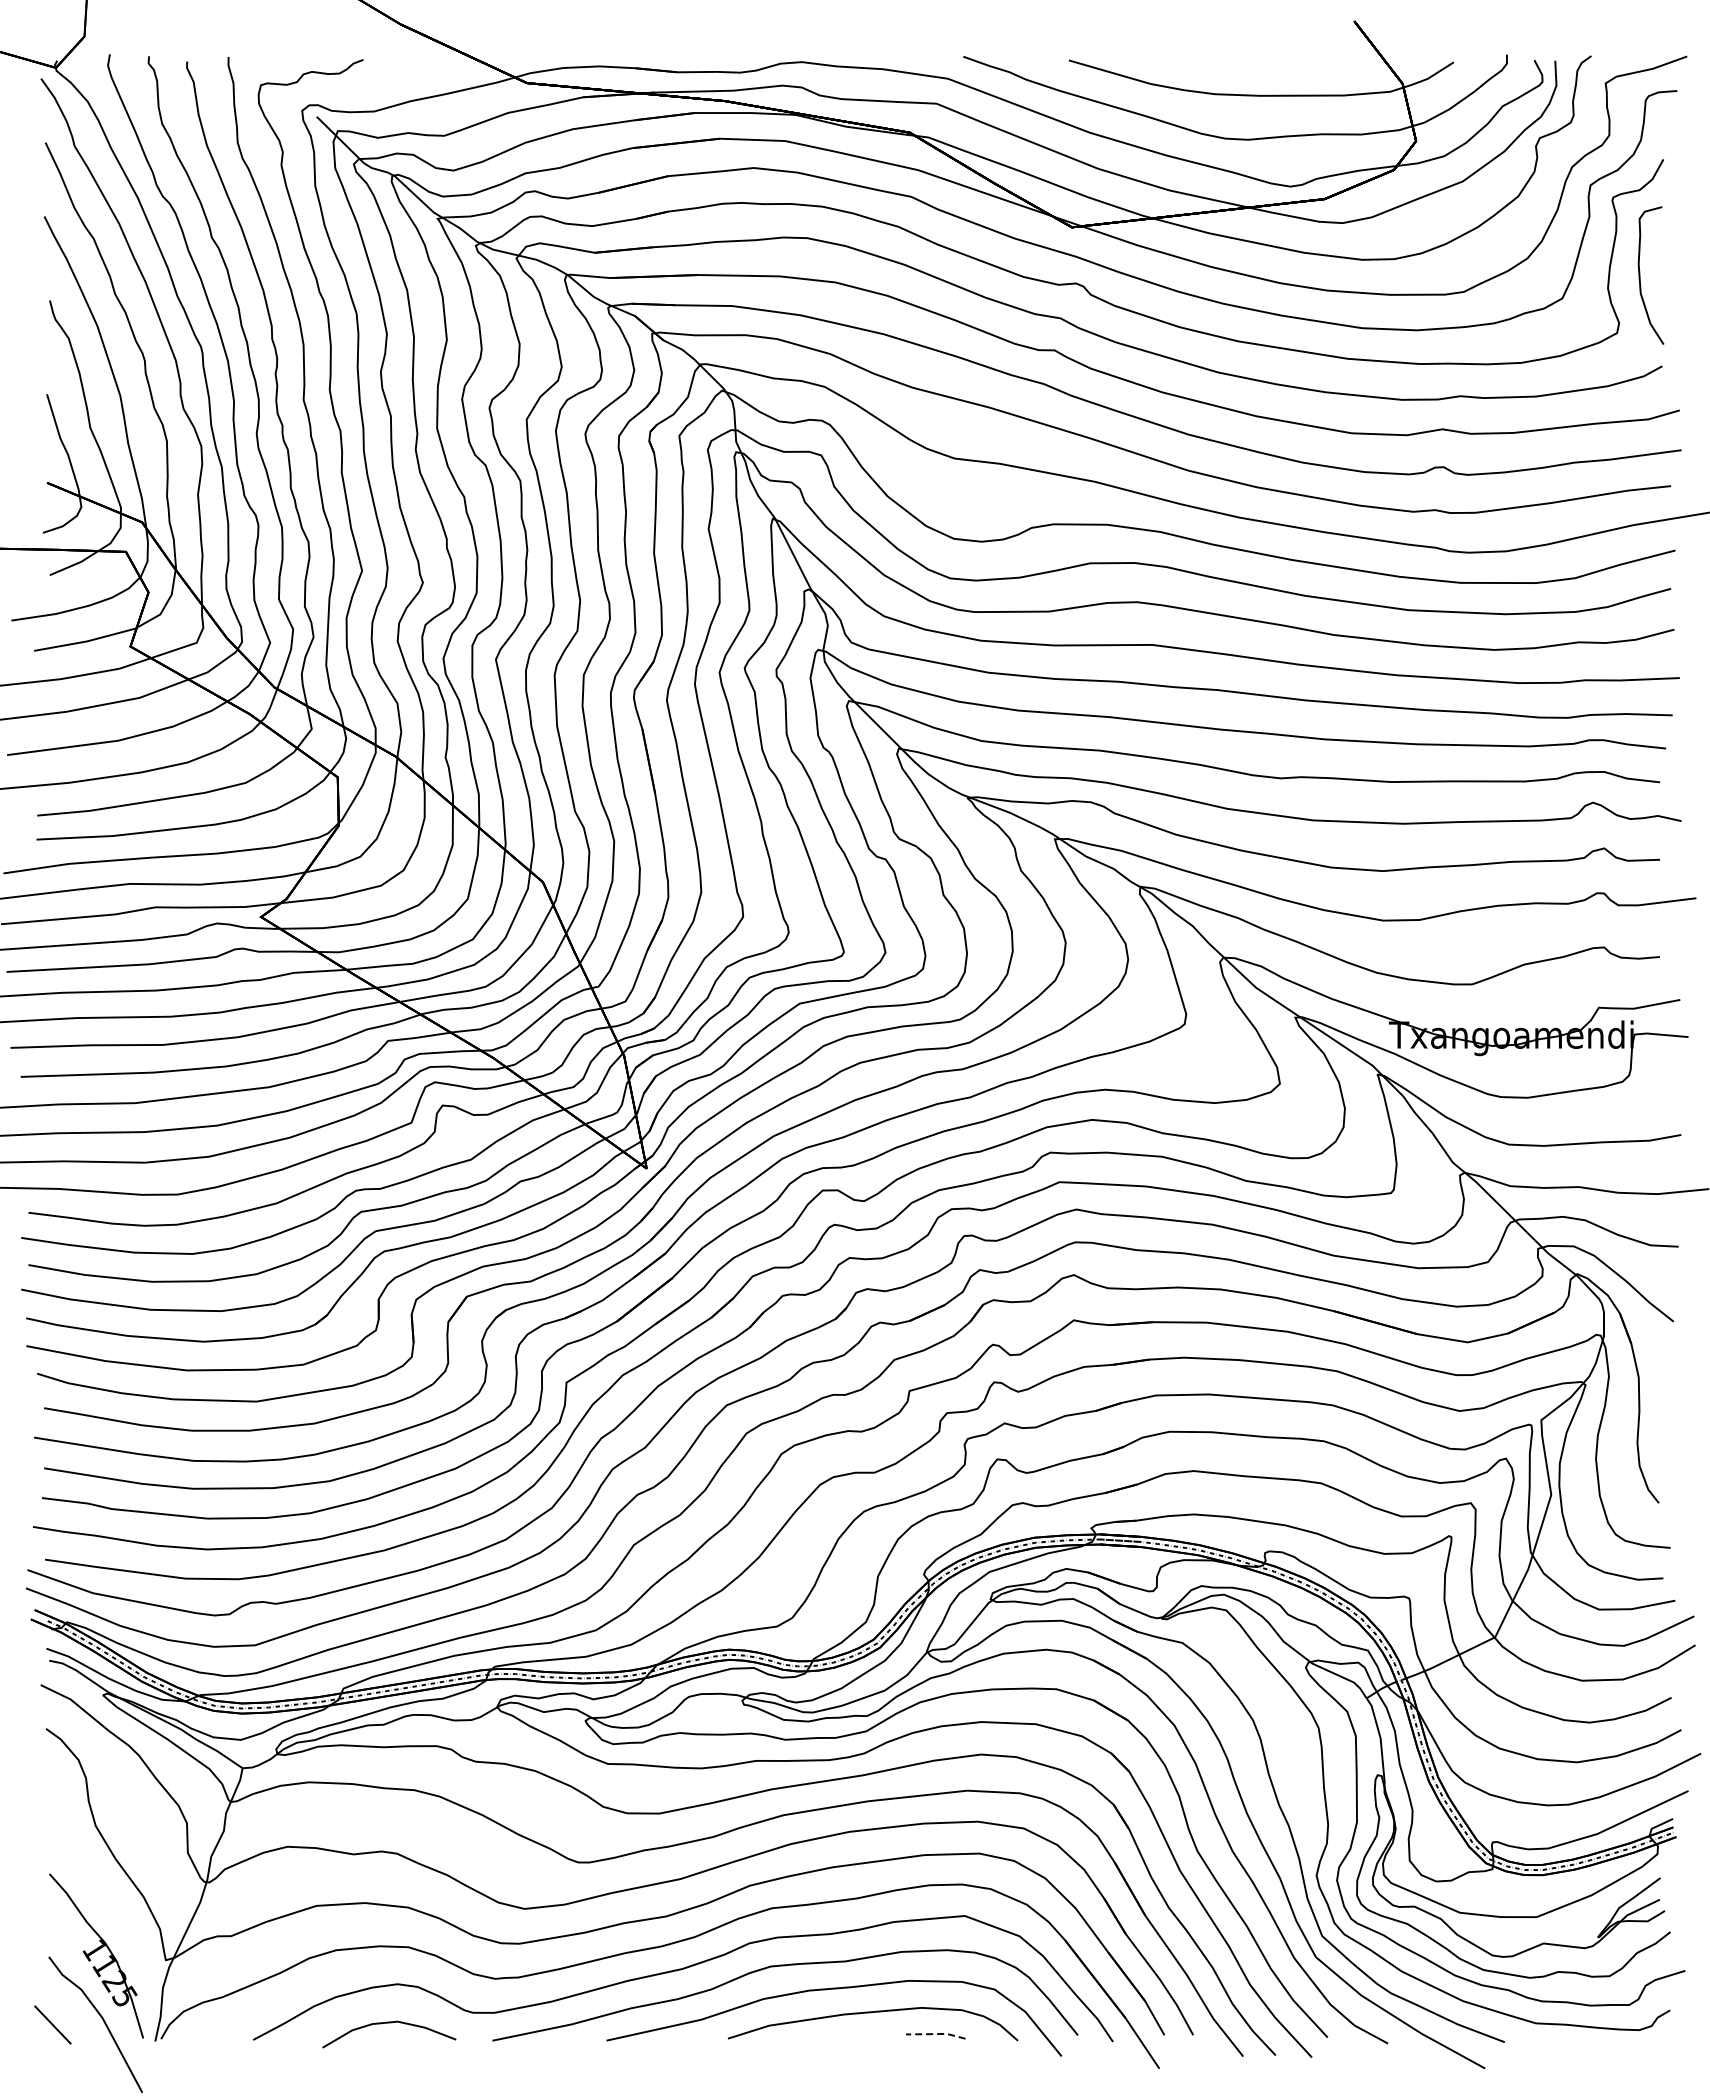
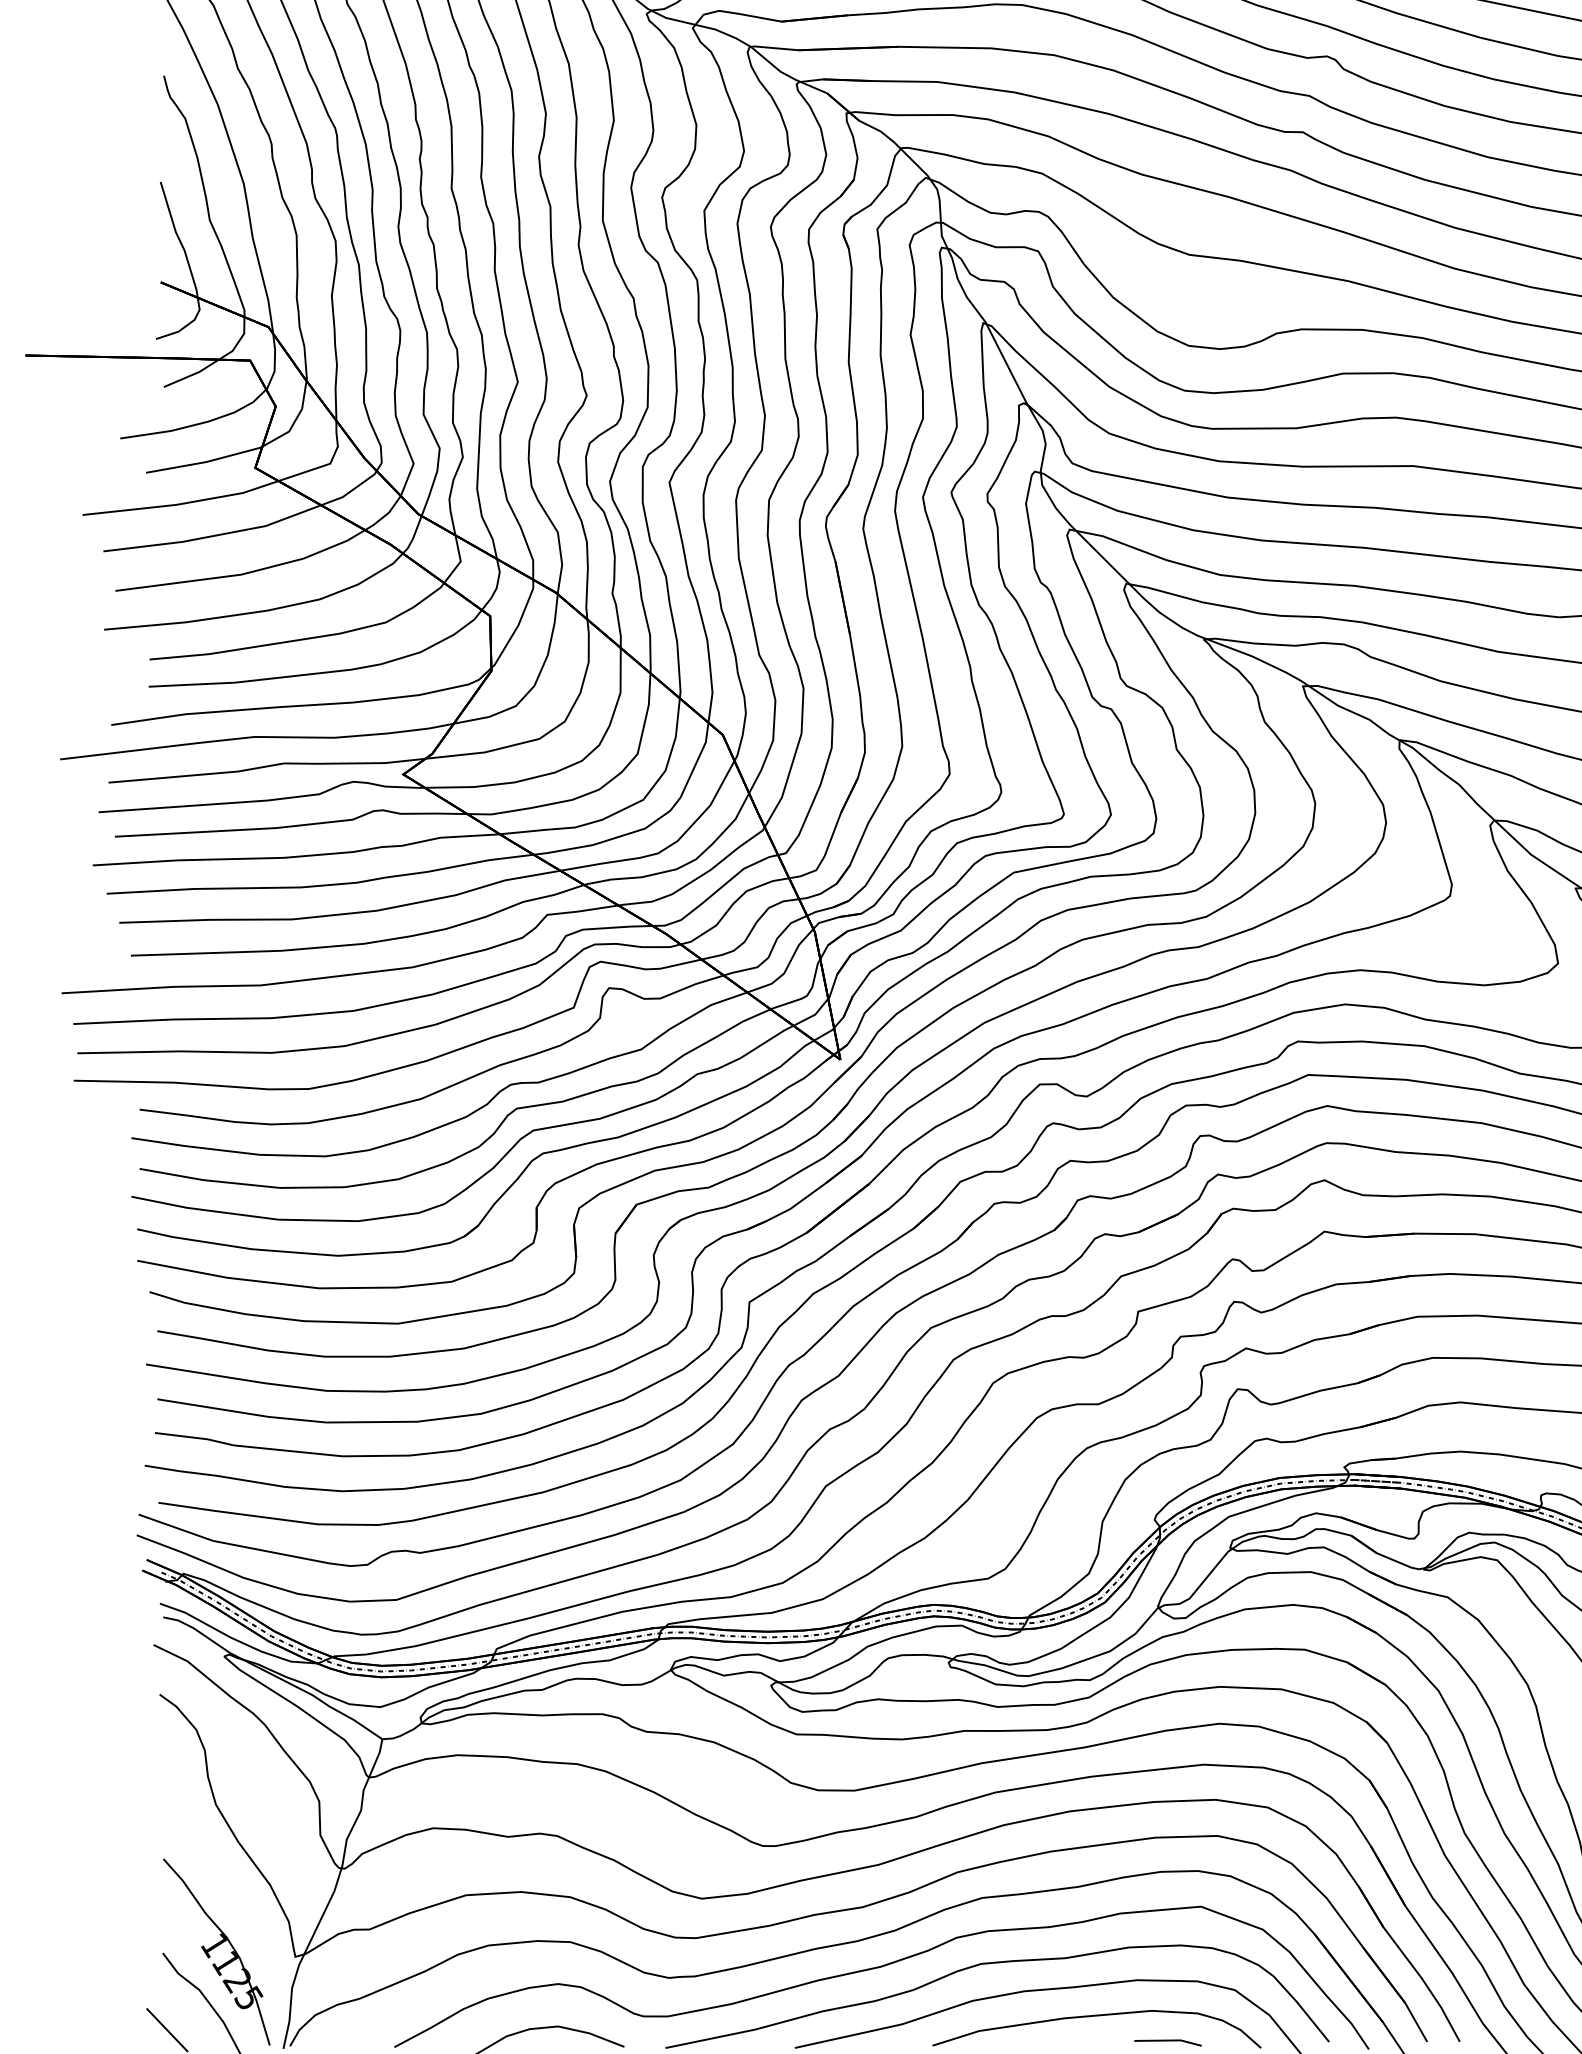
line: (936, 2034) -> (1168, 2041), dashed -> solid

